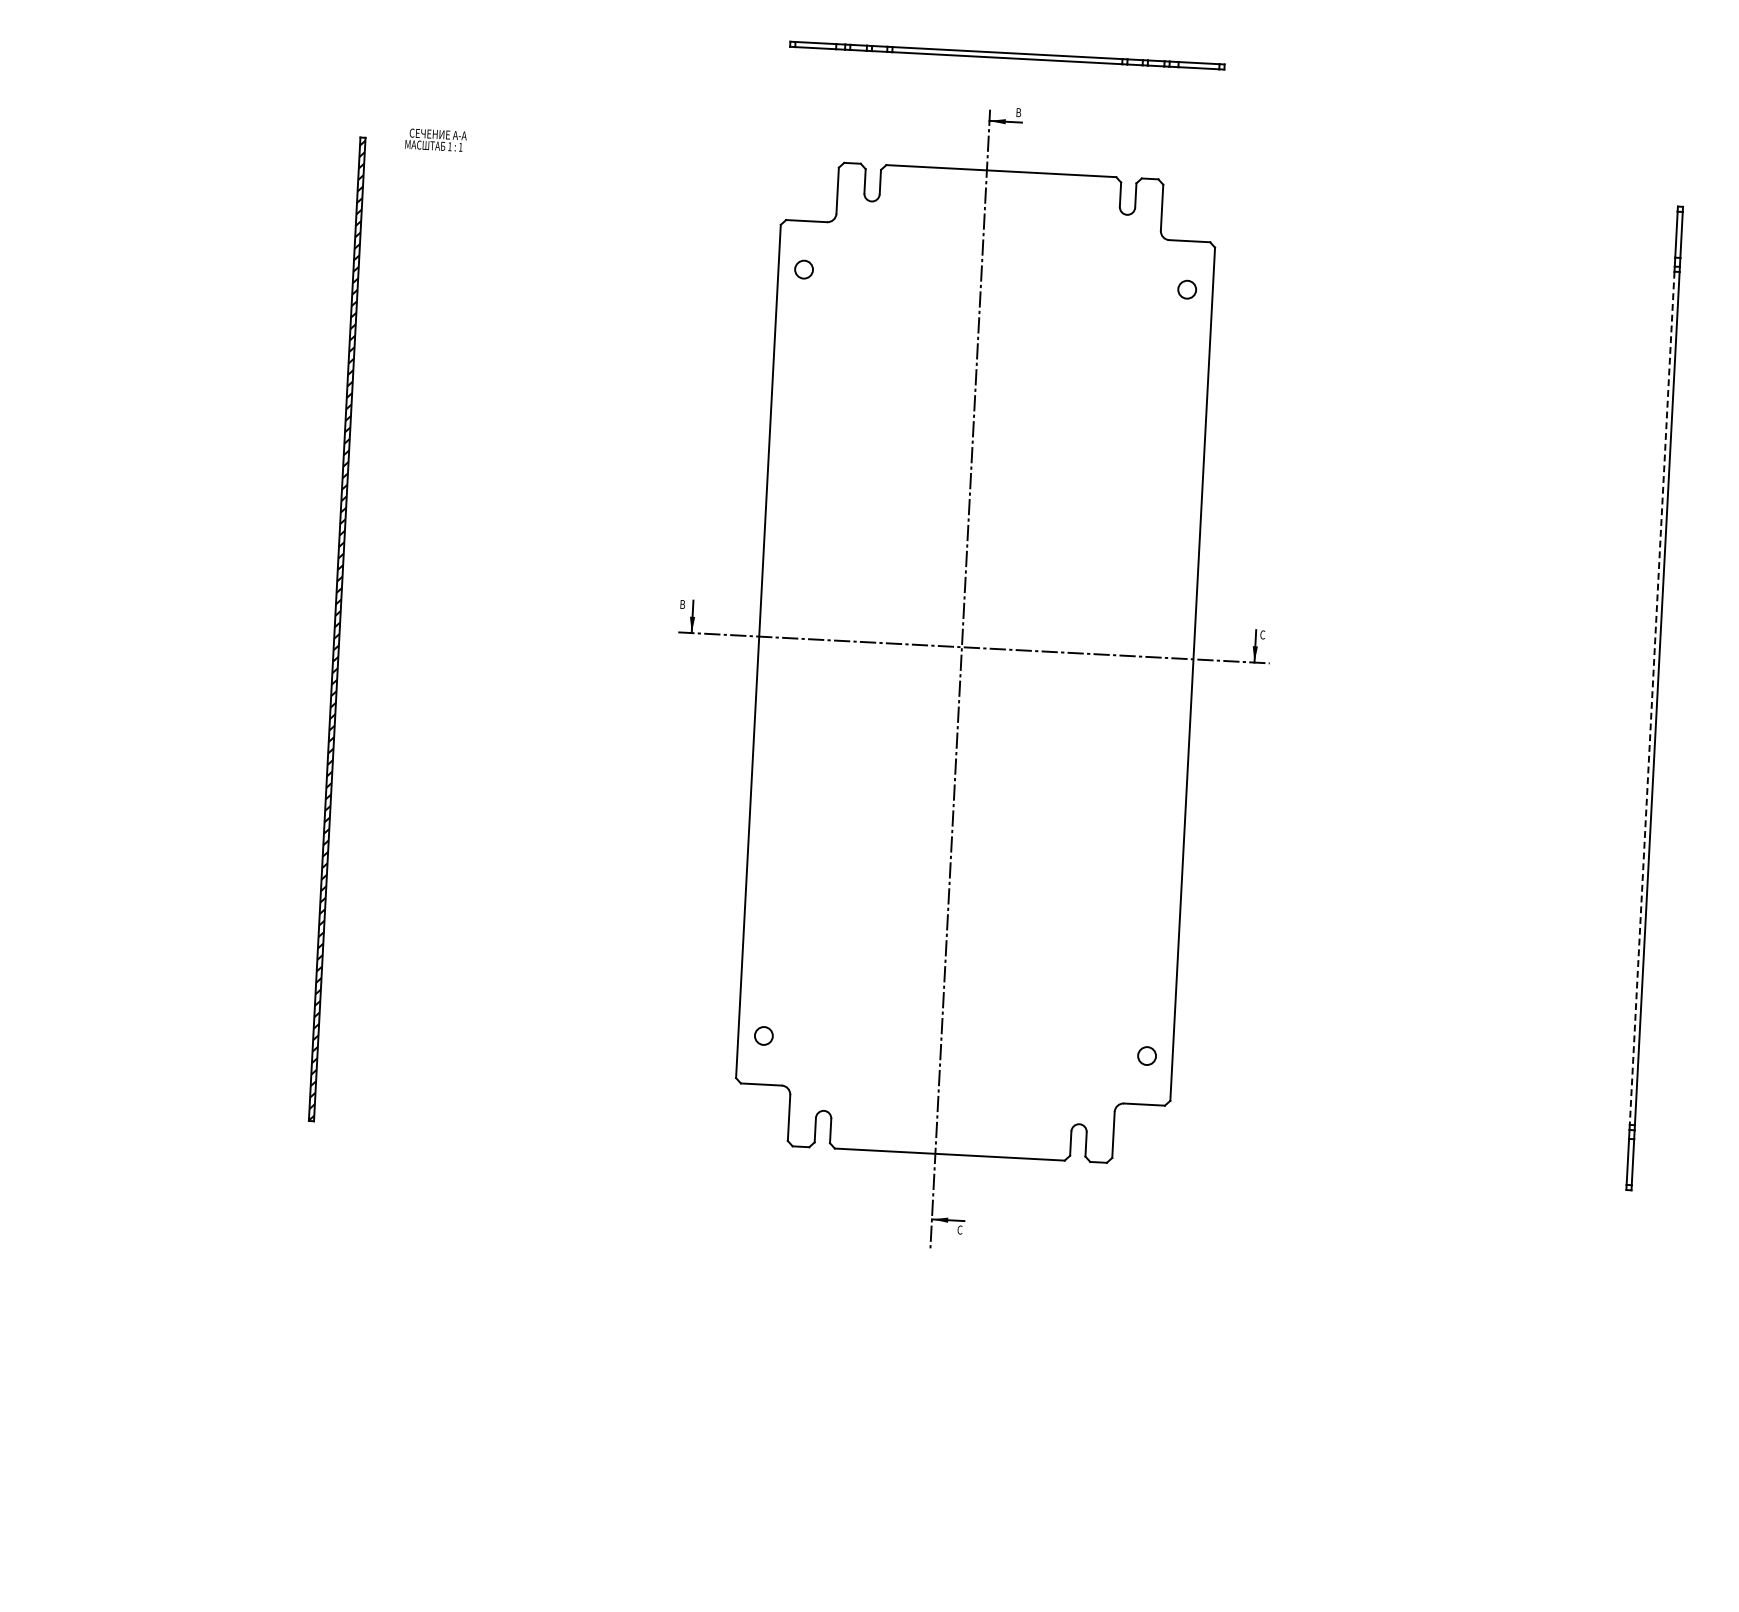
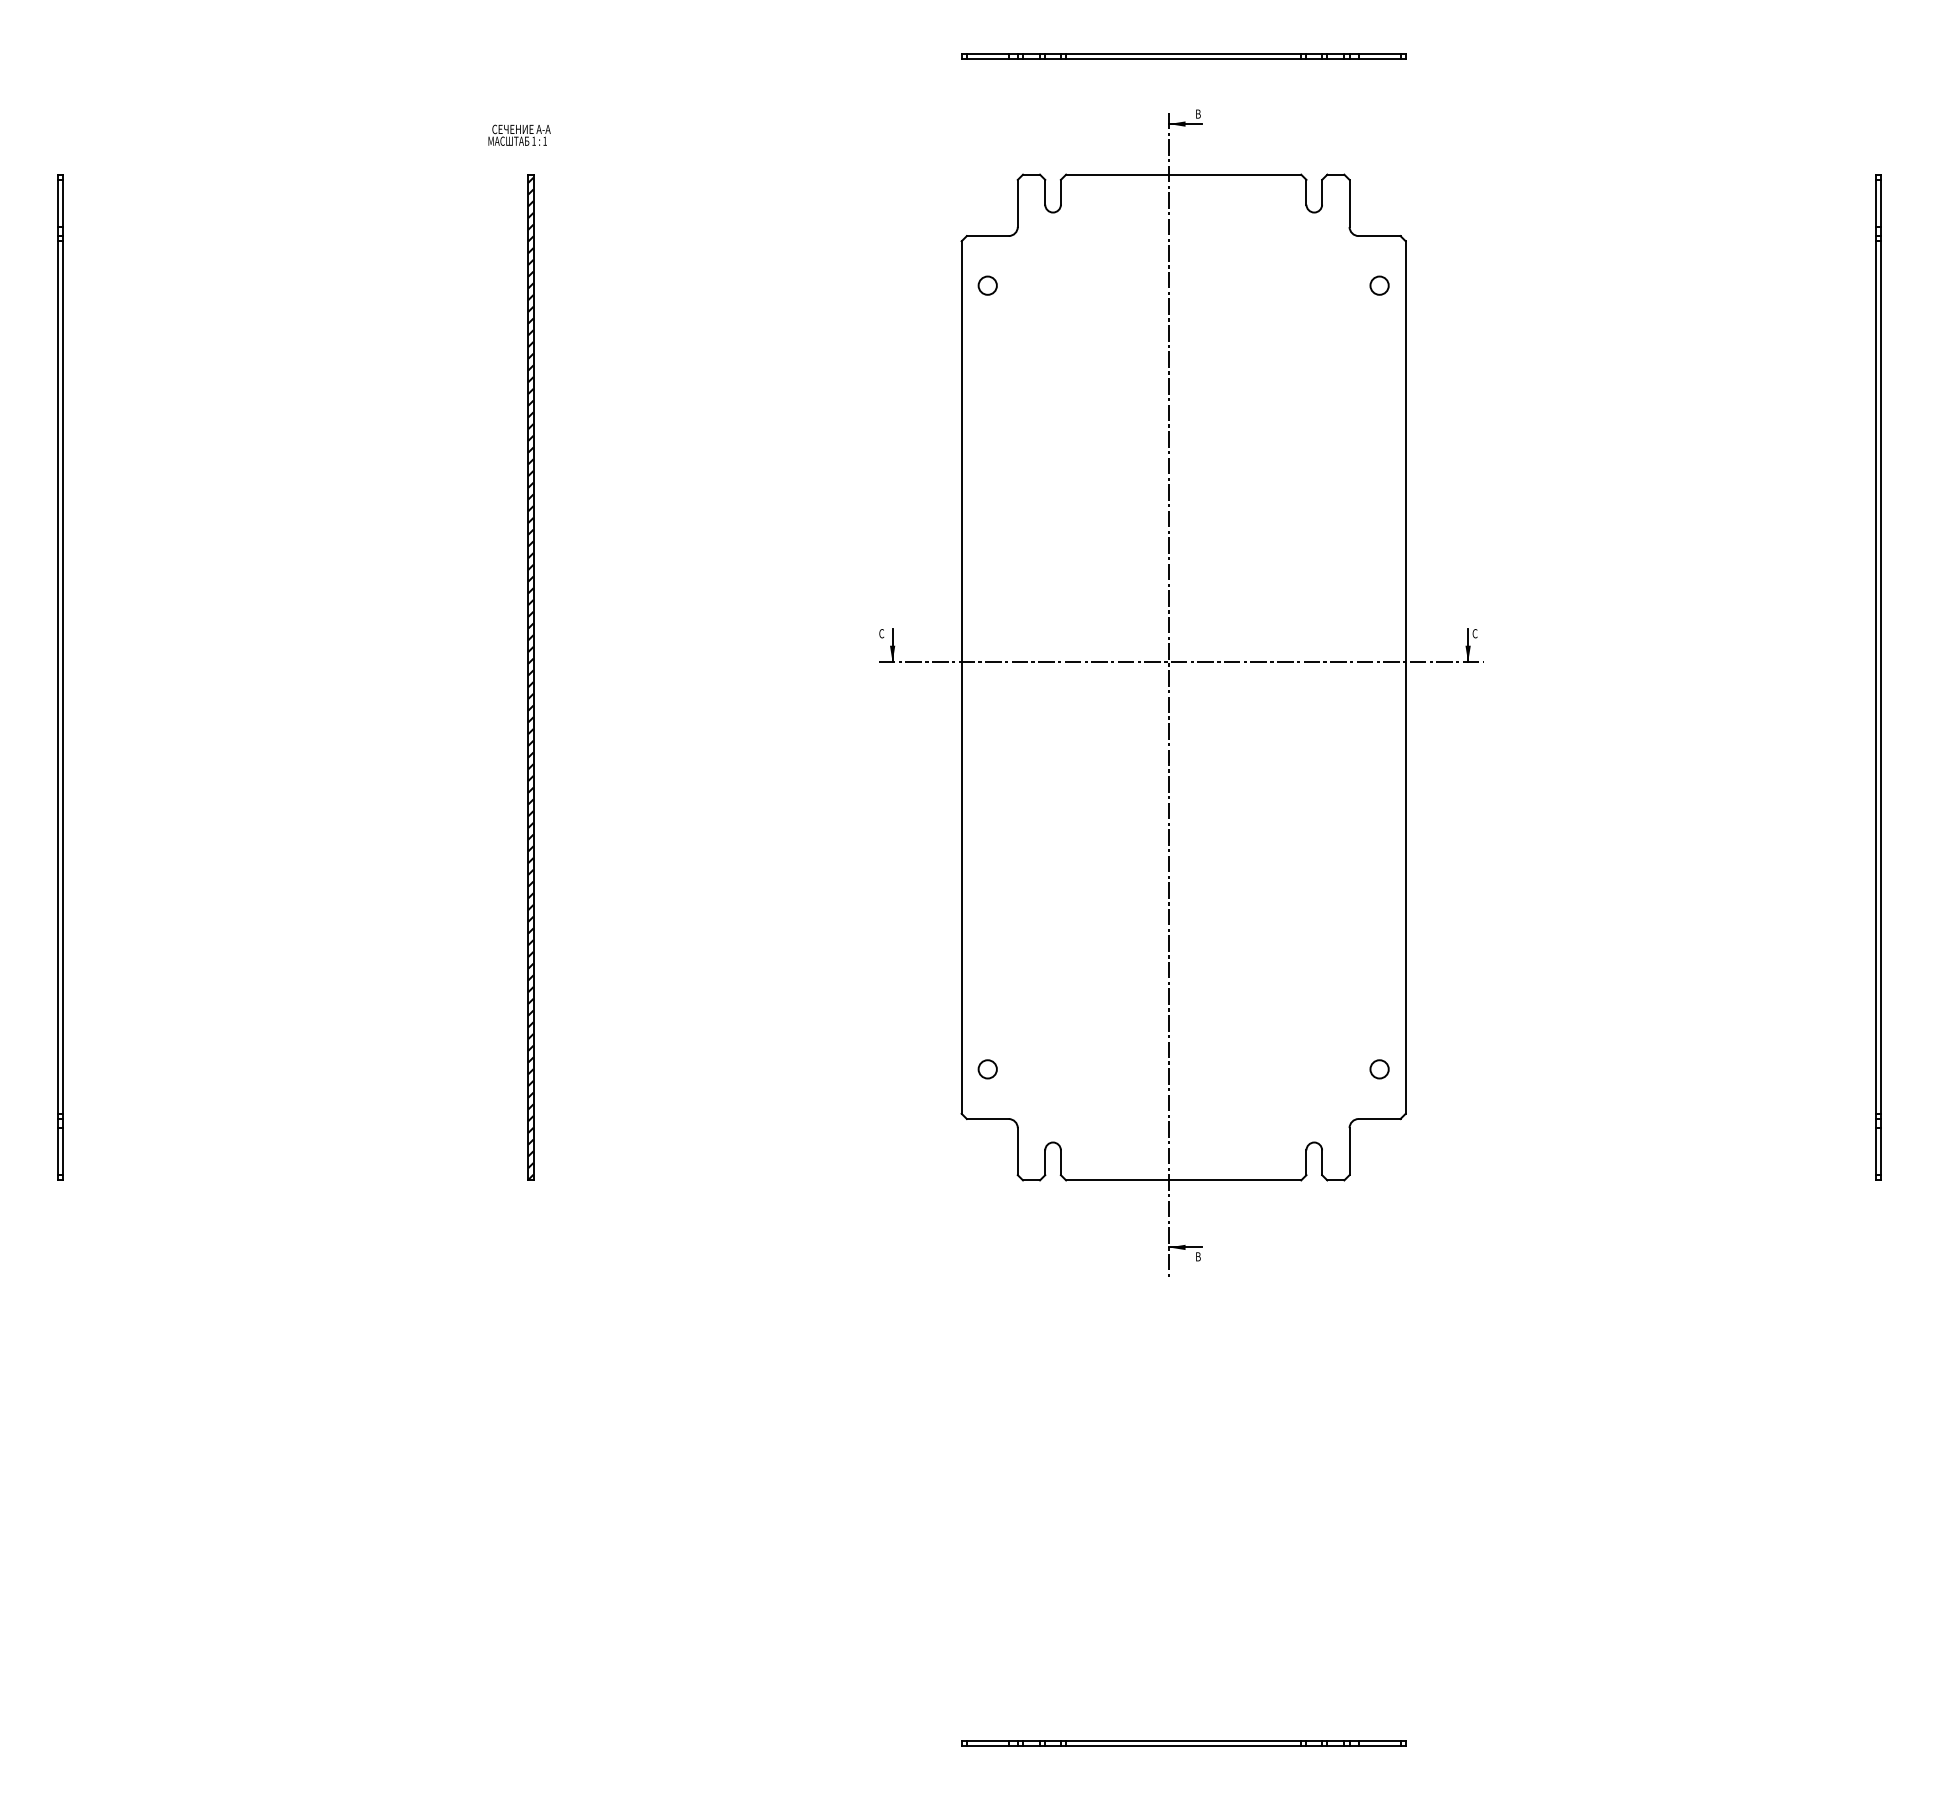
text: (436, 139) -> (519, 134), moved
text: (682, 604) -> (881, 633), B -> C
line: (1652, 699) -> (1875, 678), dashed -> solid
text: (959, 1229) -> (1197, 1256), C -> B

